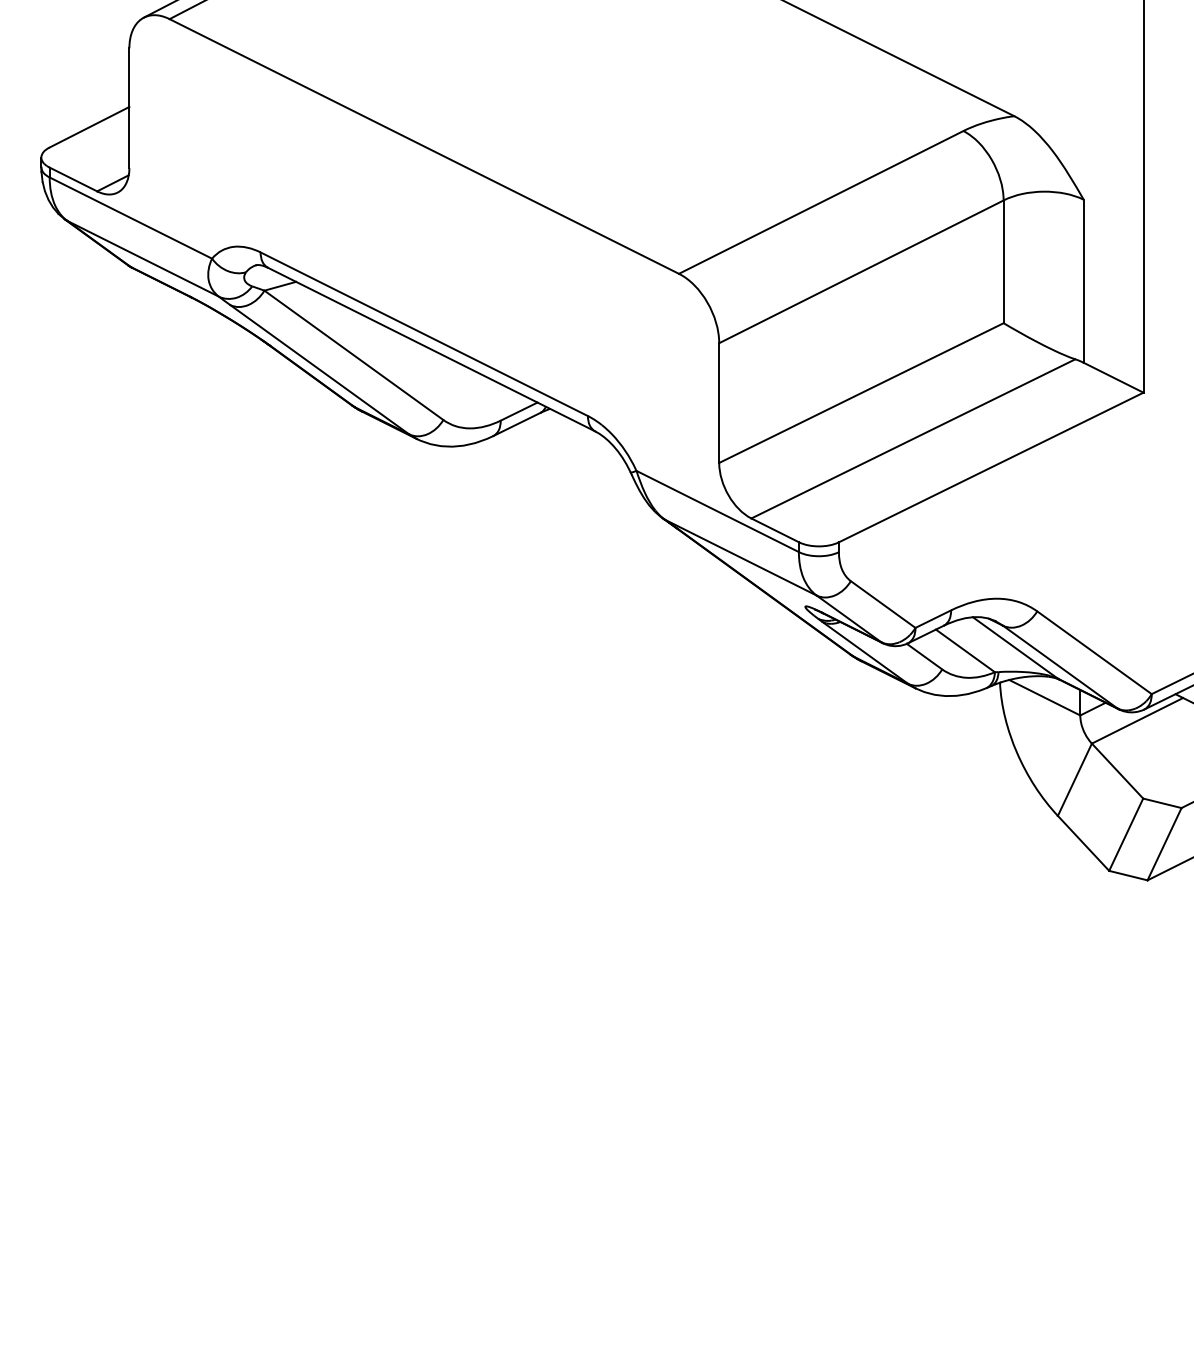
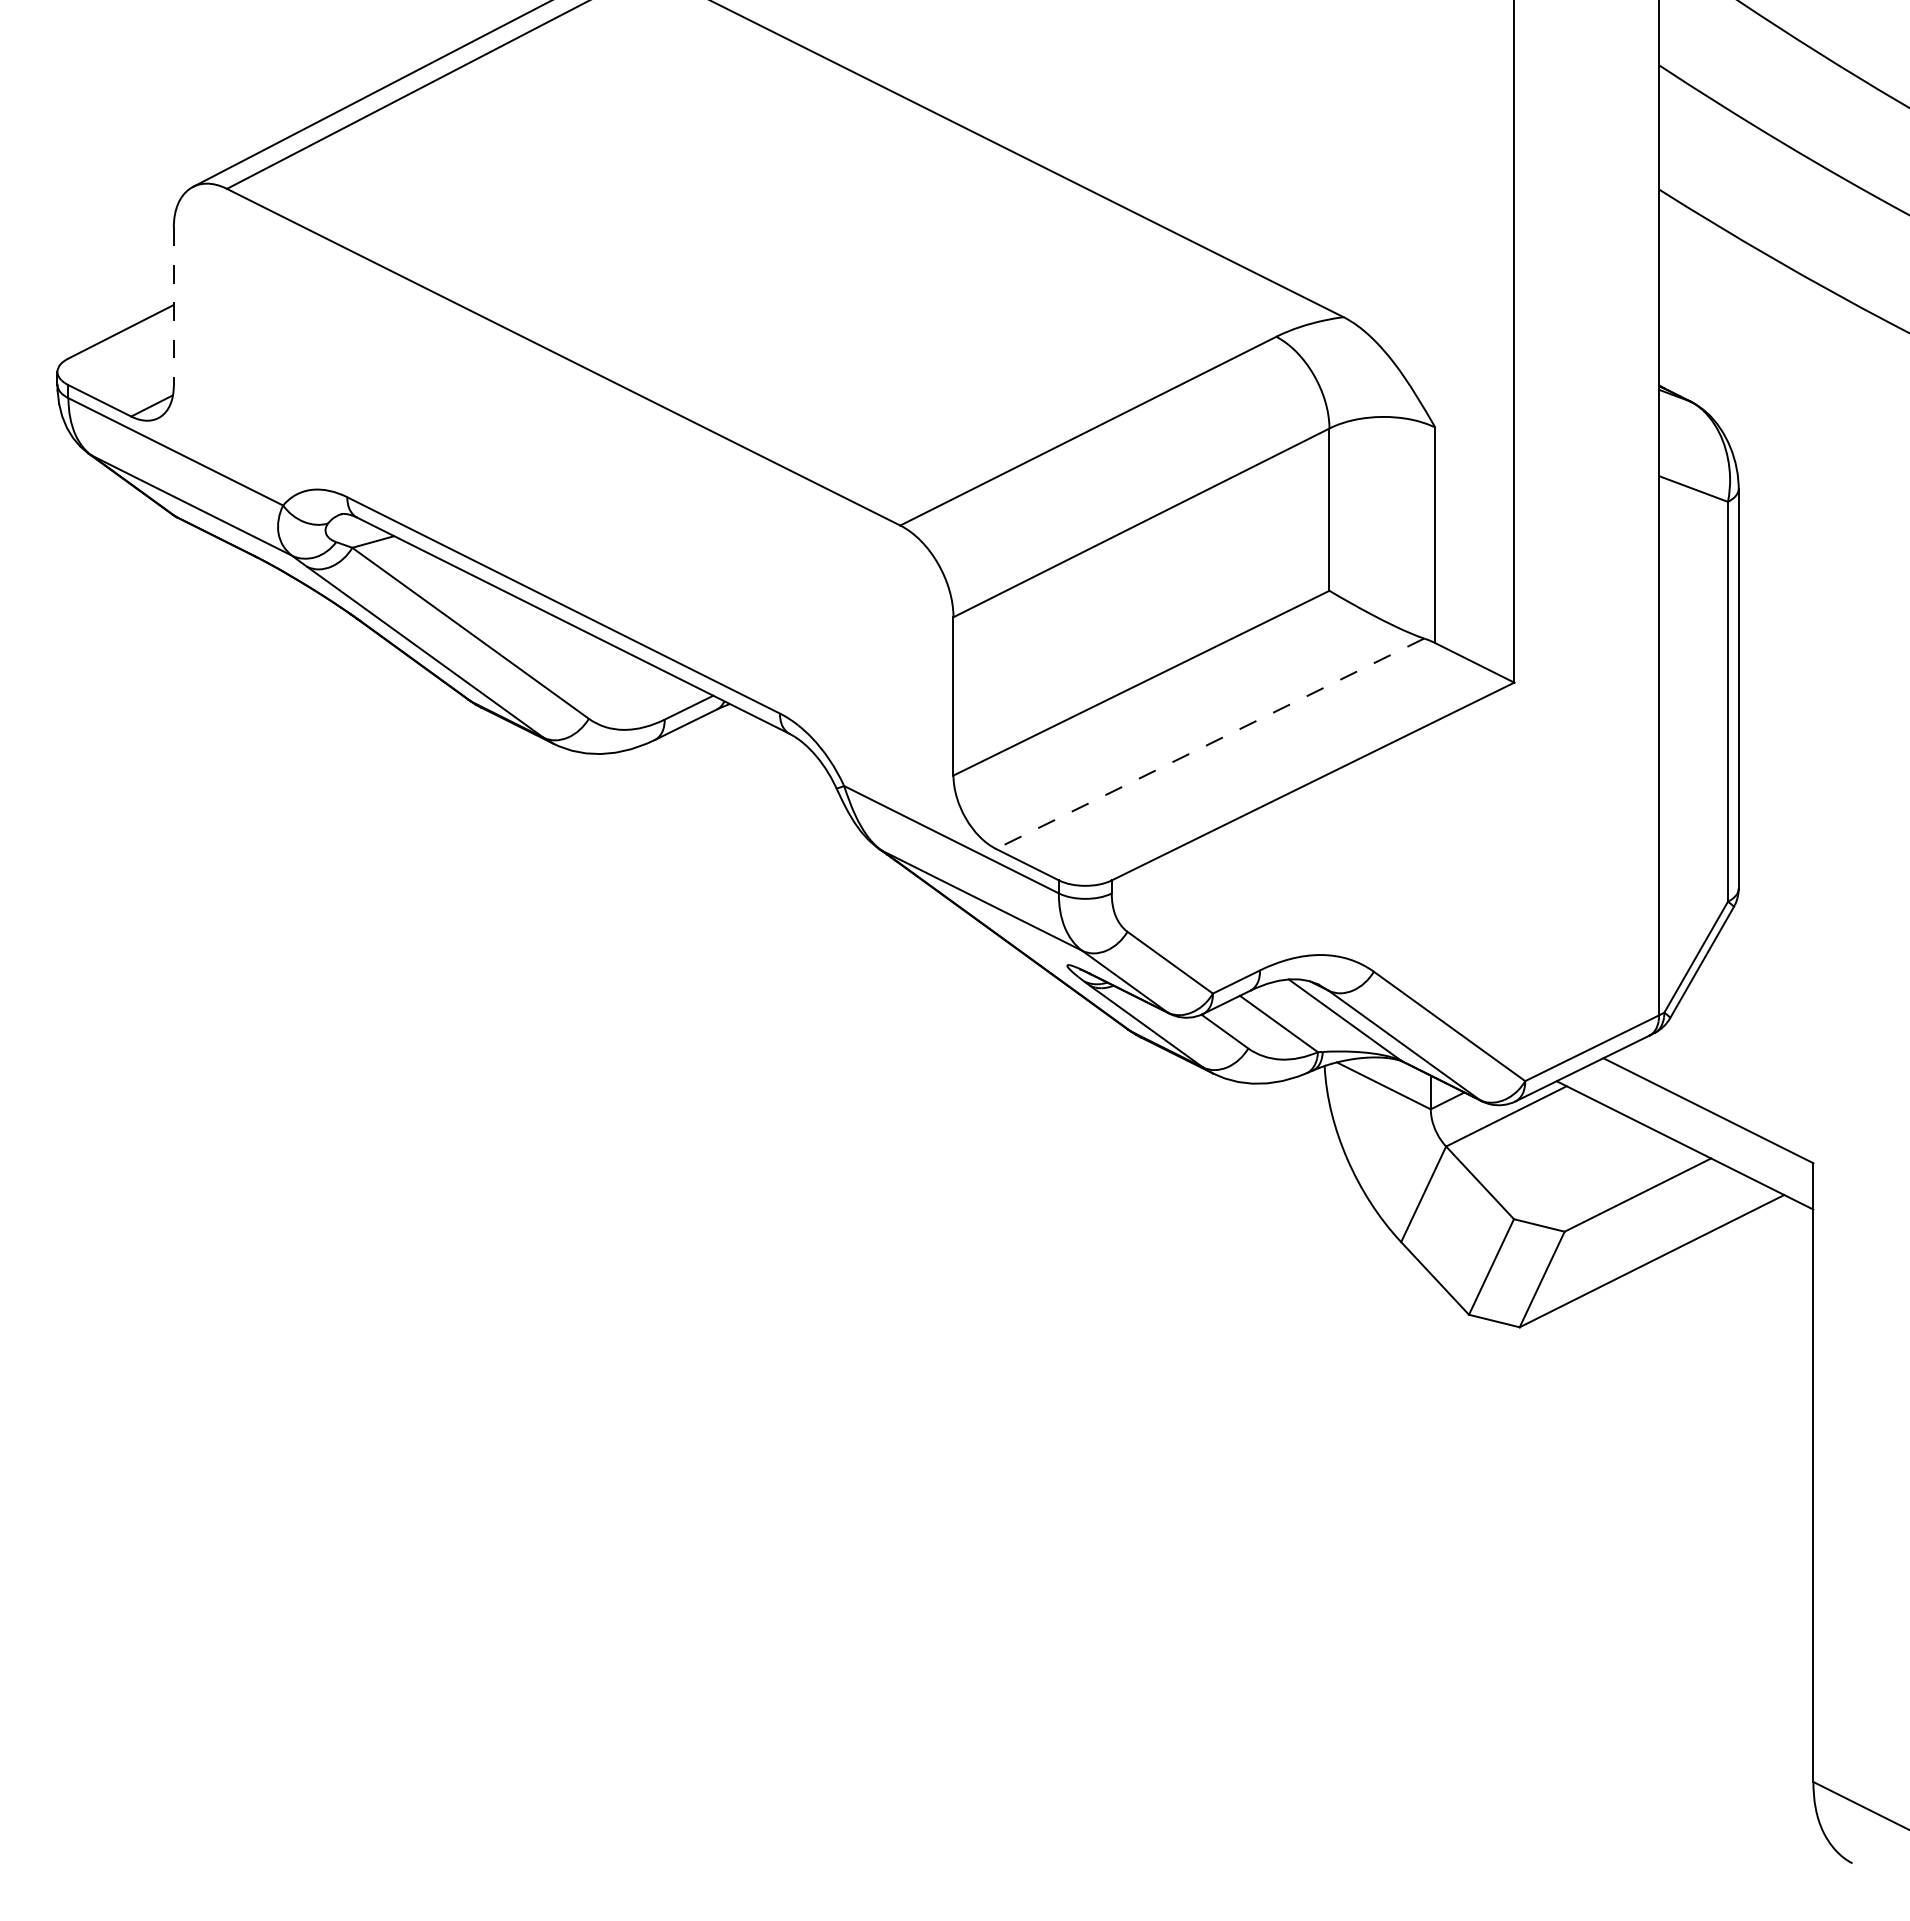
line: (129, 108) -> (173, 307), solid -> dashed
line: (913, 438) -> (1210, 743), solid -> dashed

